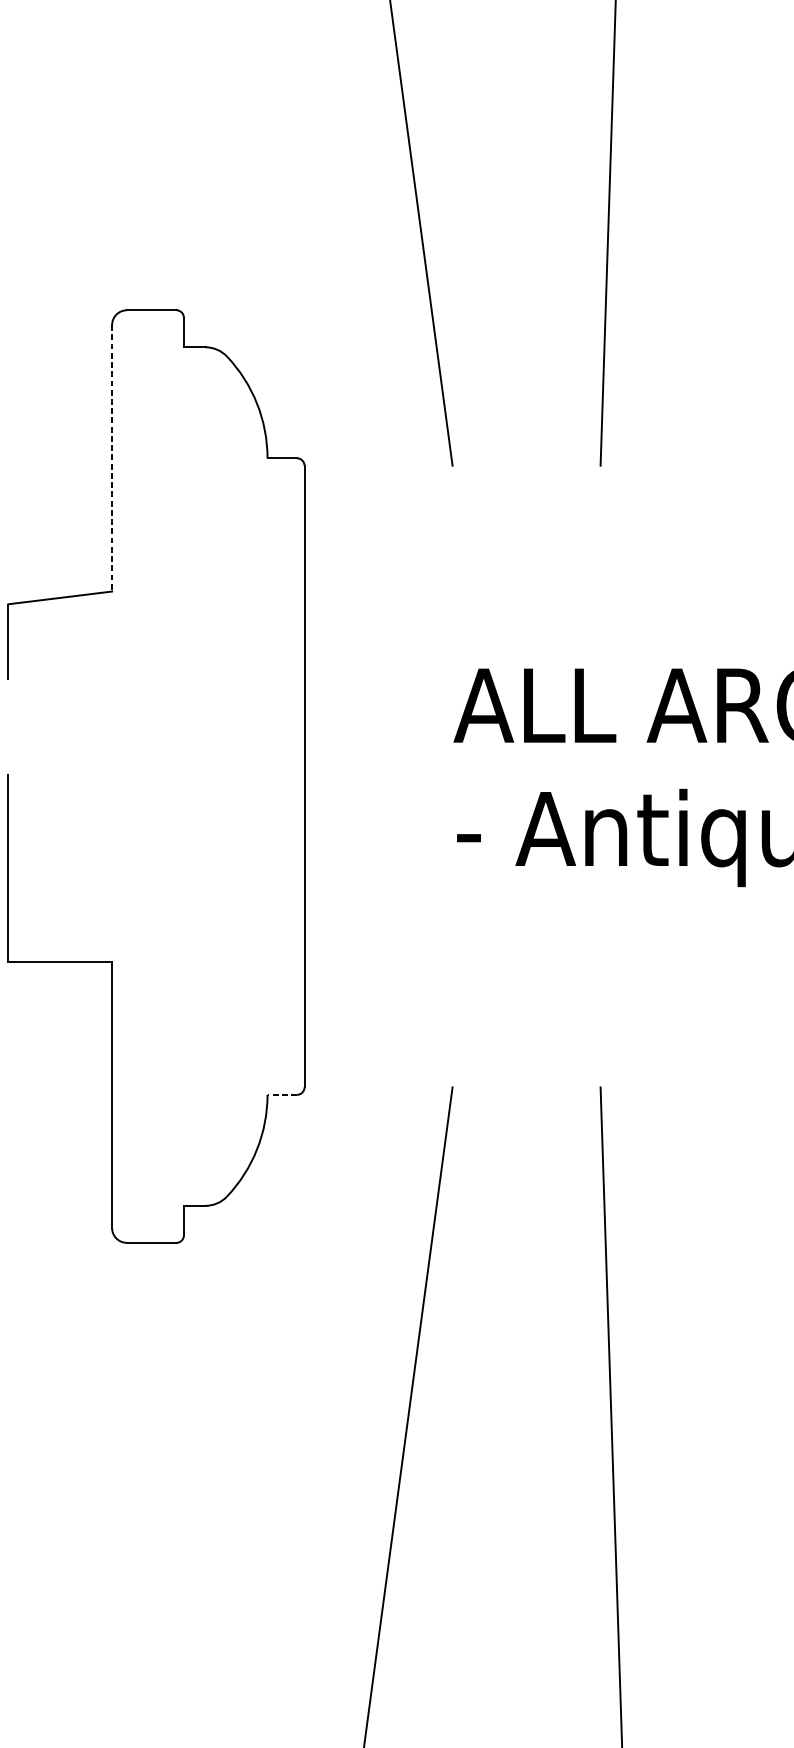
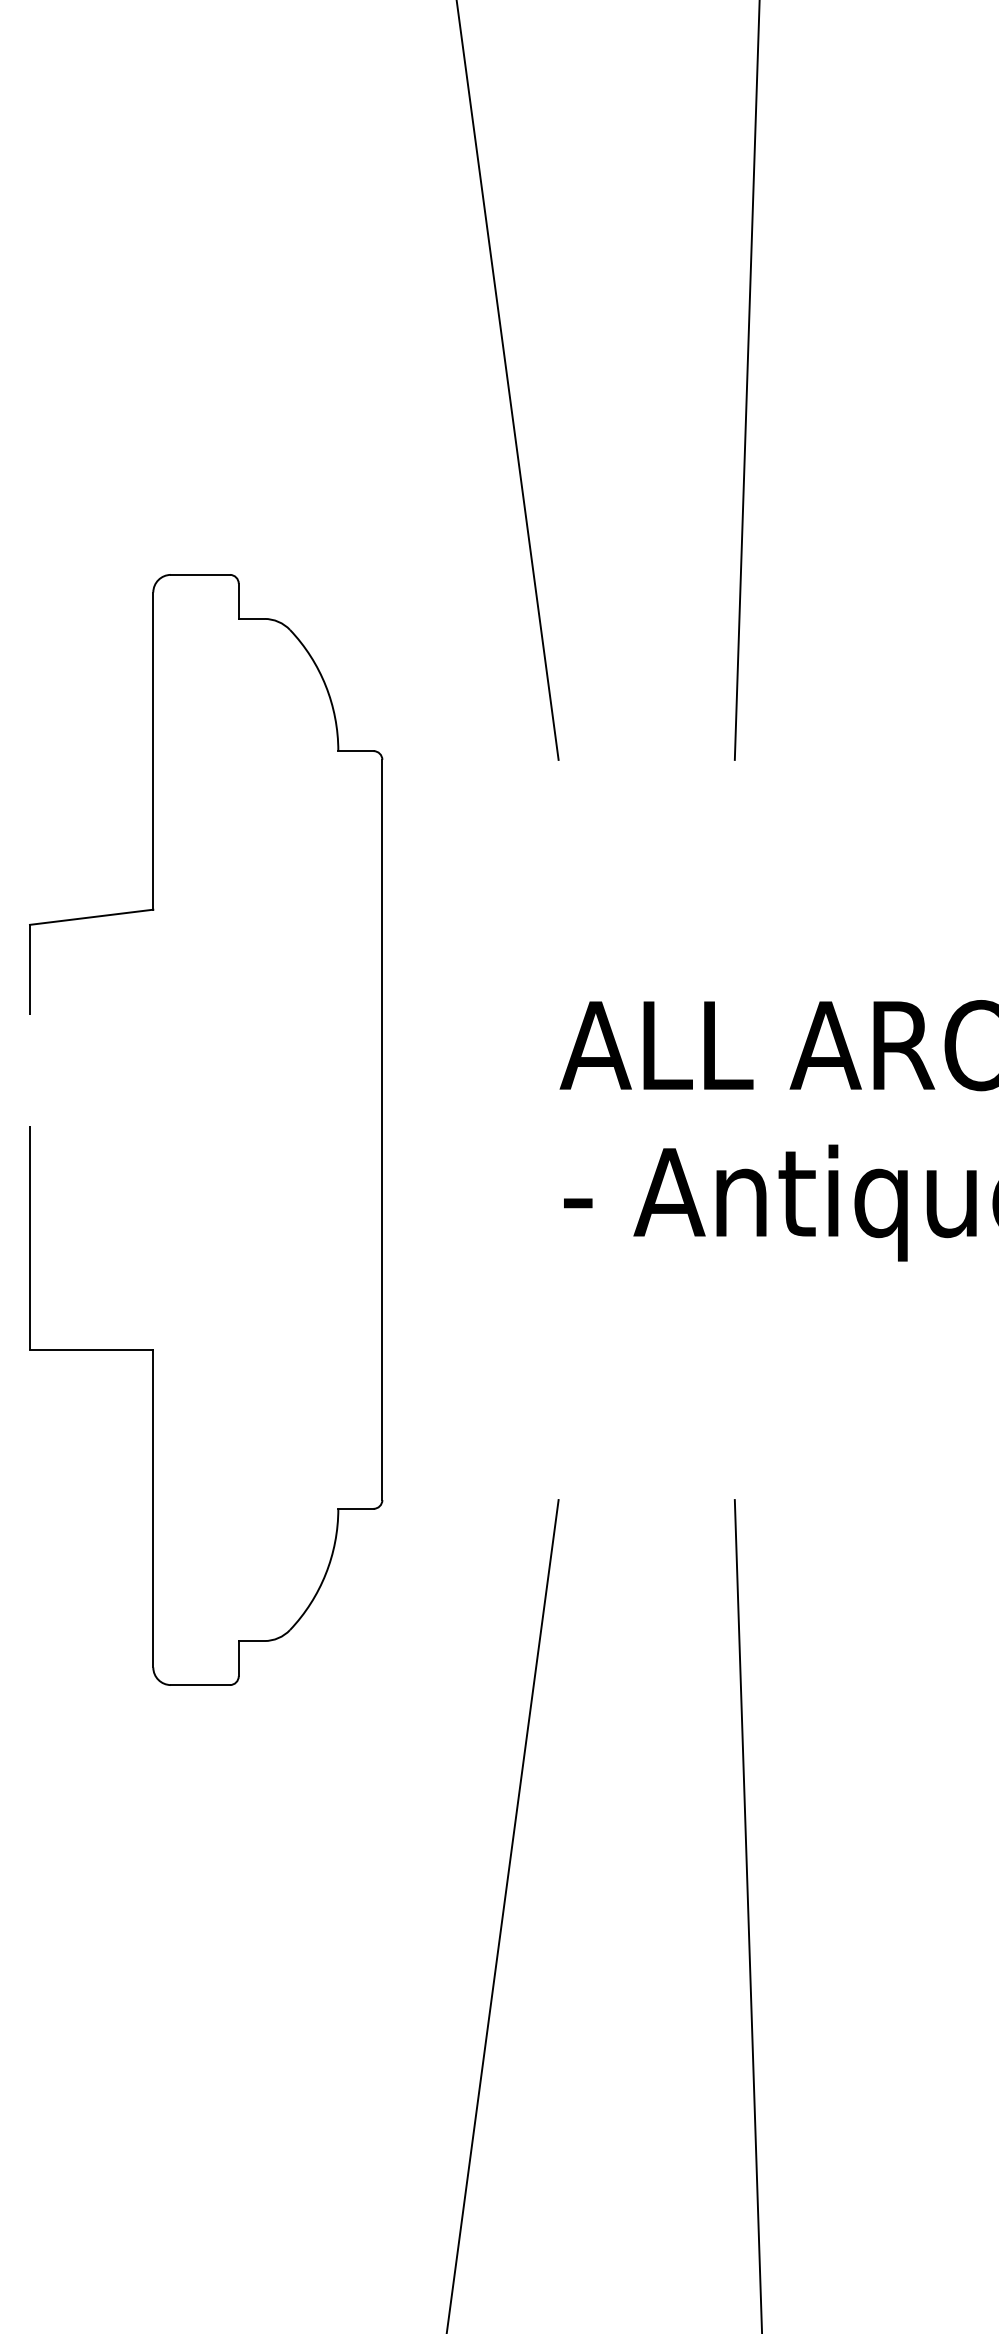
line: (112, 458) -> (153, 751), dashed -> solid
line: (281, 1094) -> (355, 1508), dashed -> solid

